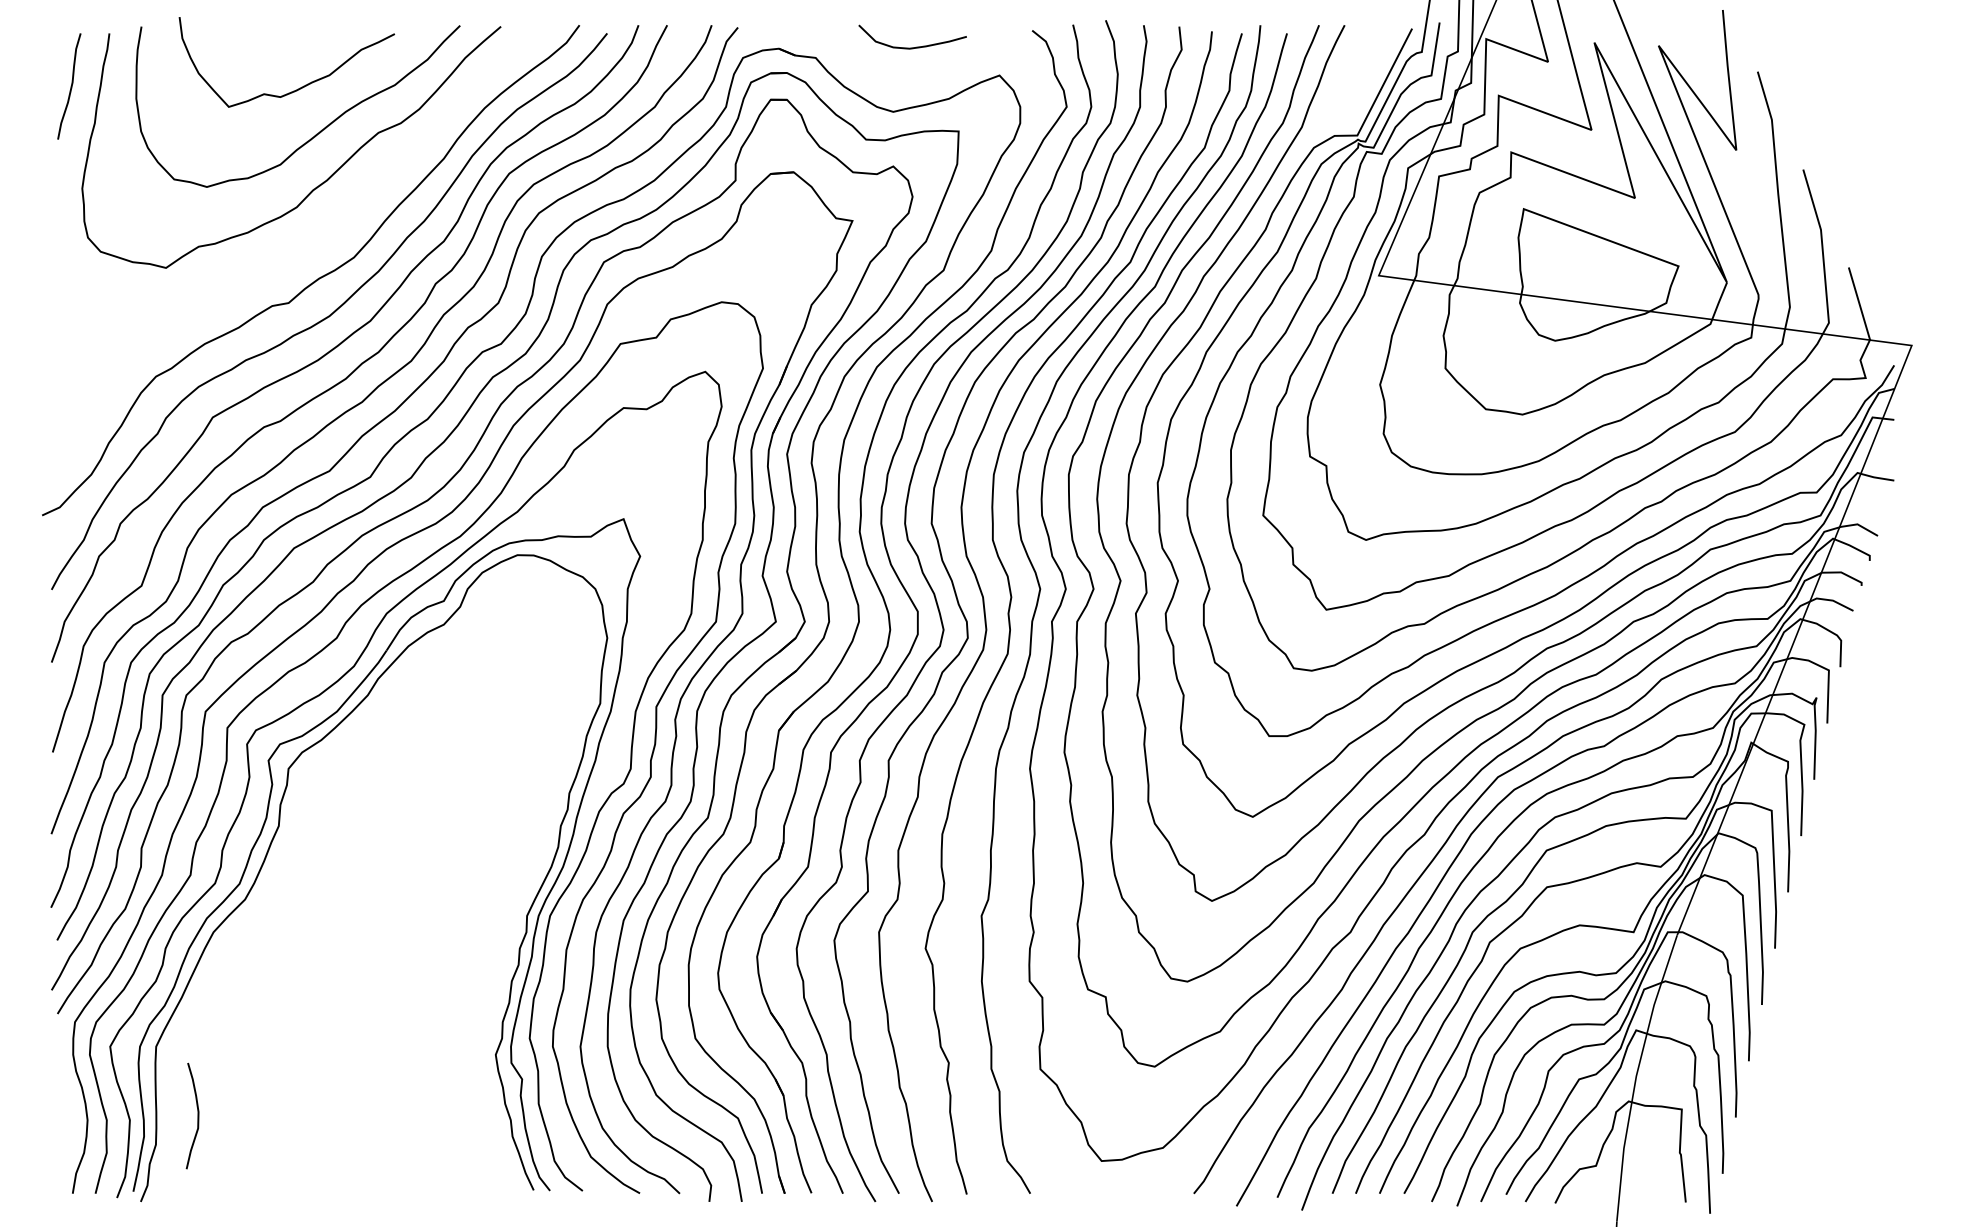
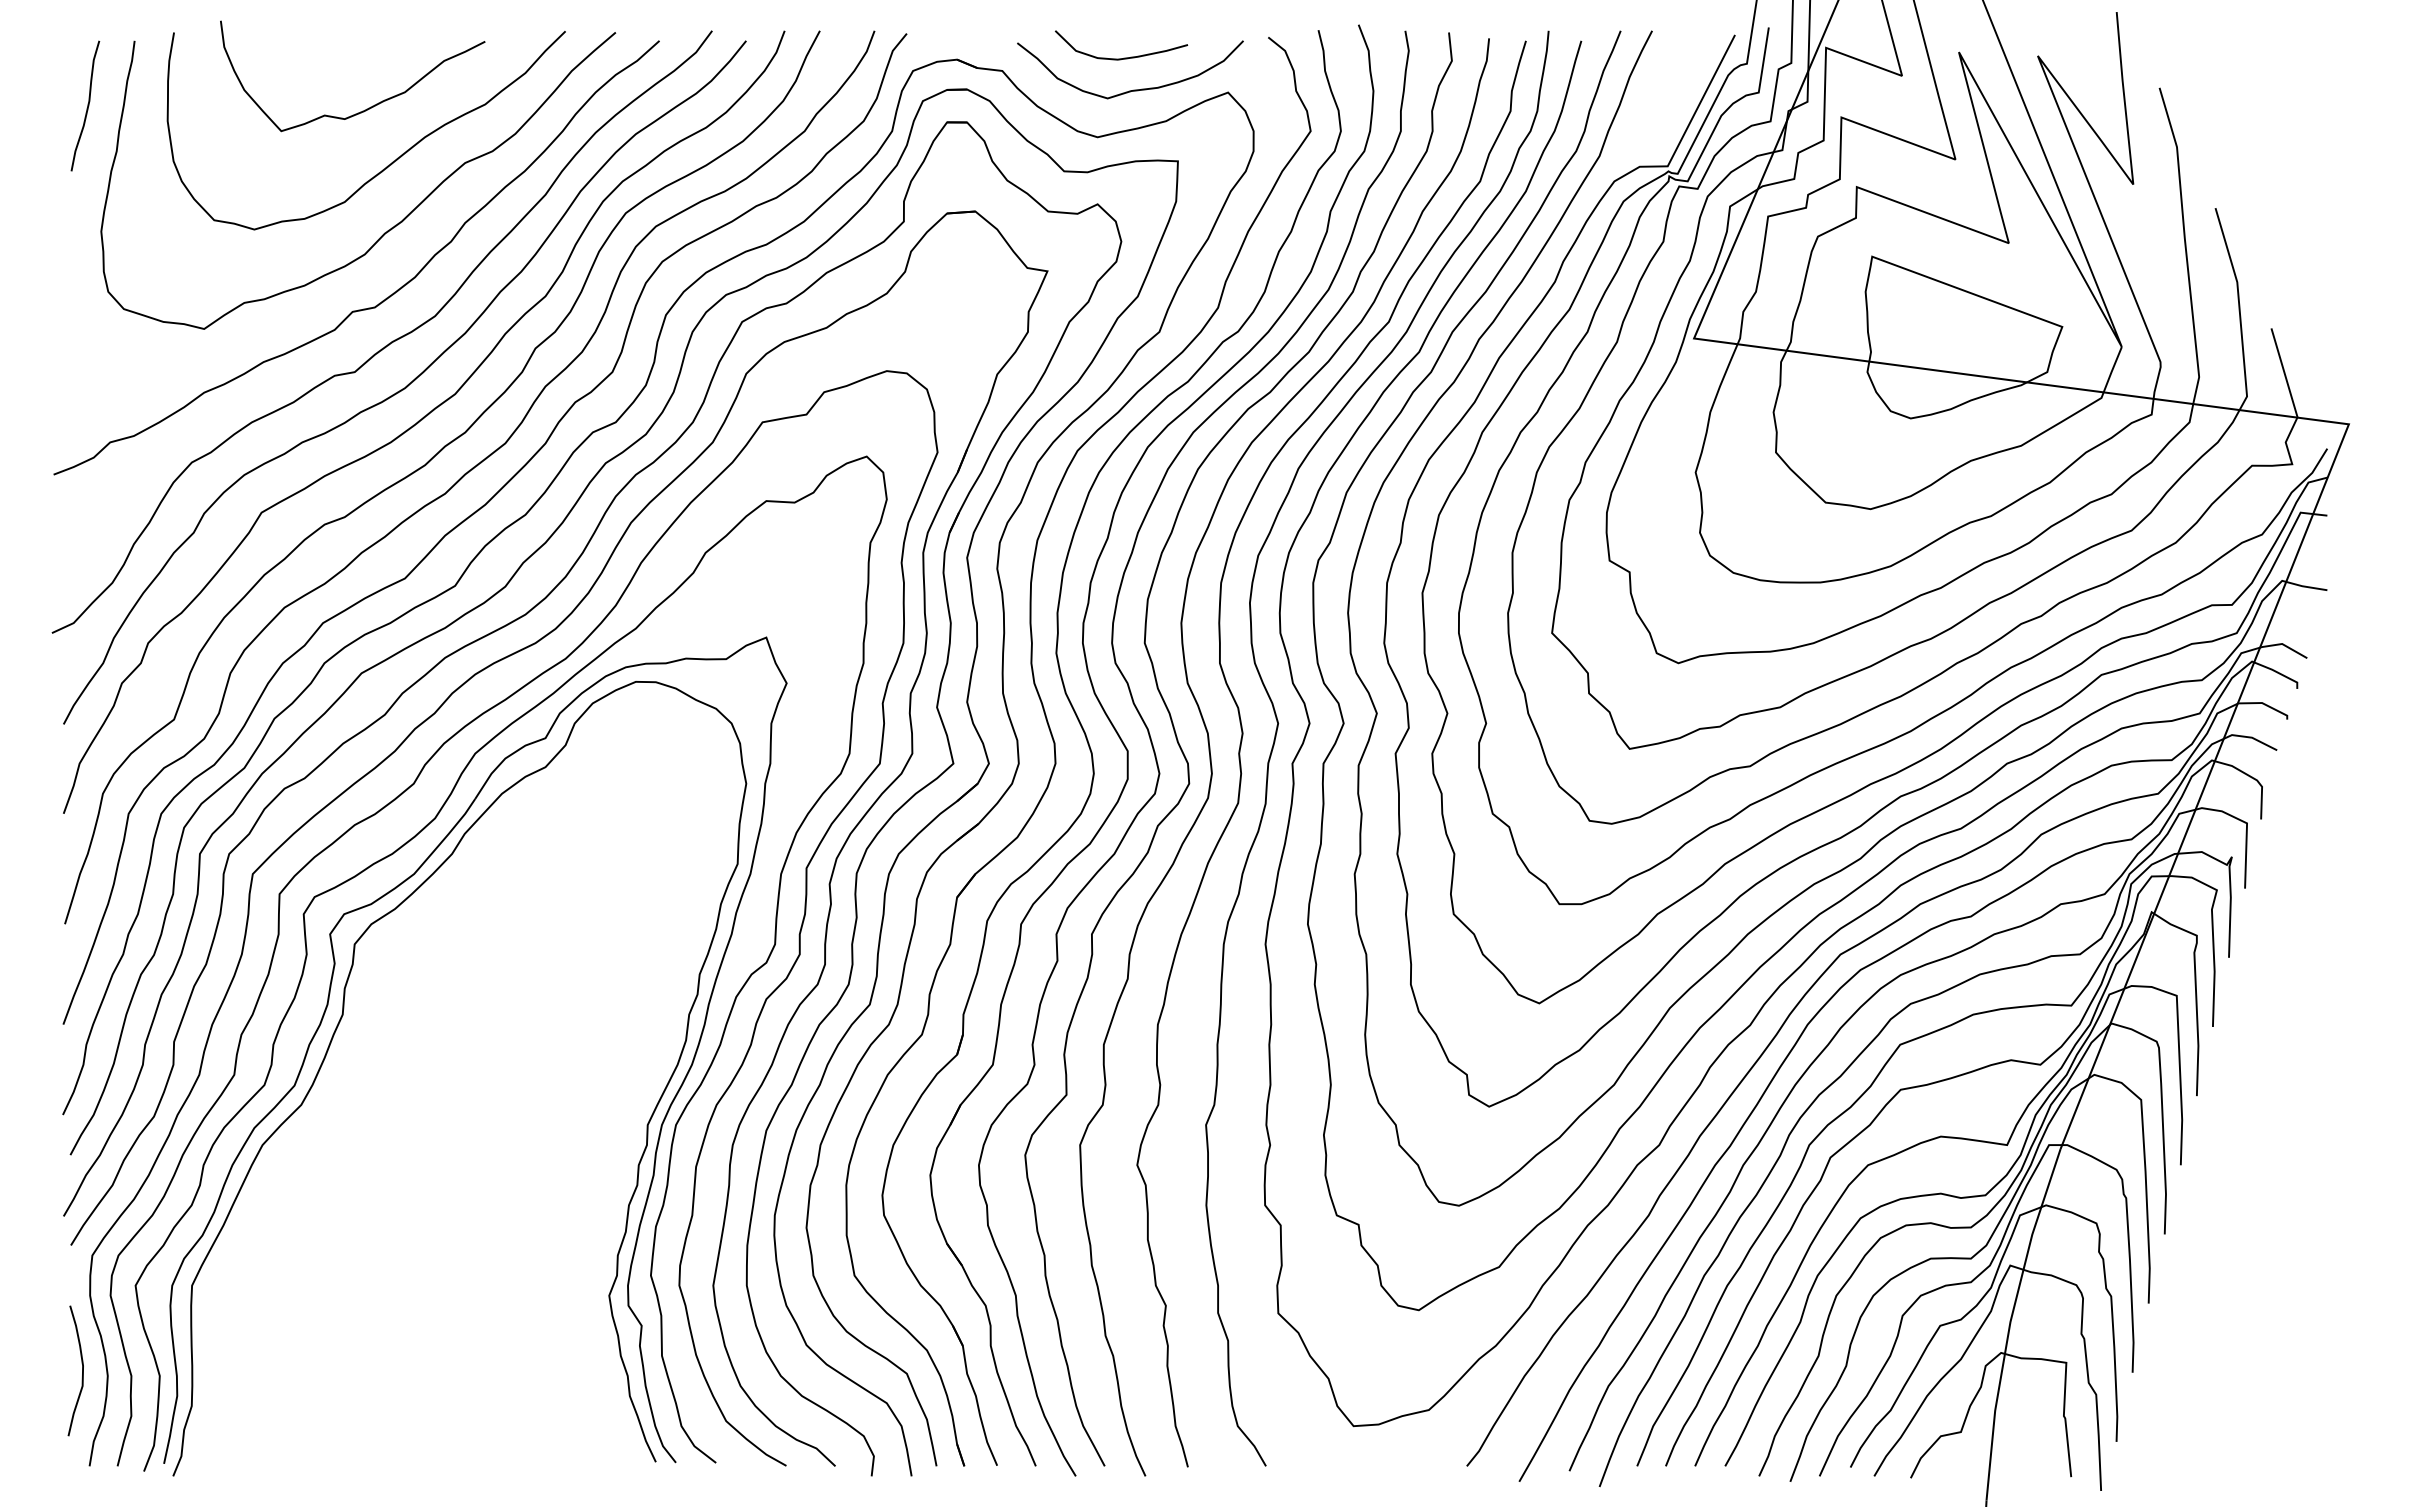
curve: (922, 73) -> (1133, 89), added
curve: (314, 242) -> (386, 297), added
curve: (198, 1115) -> (82, 1370), moved

